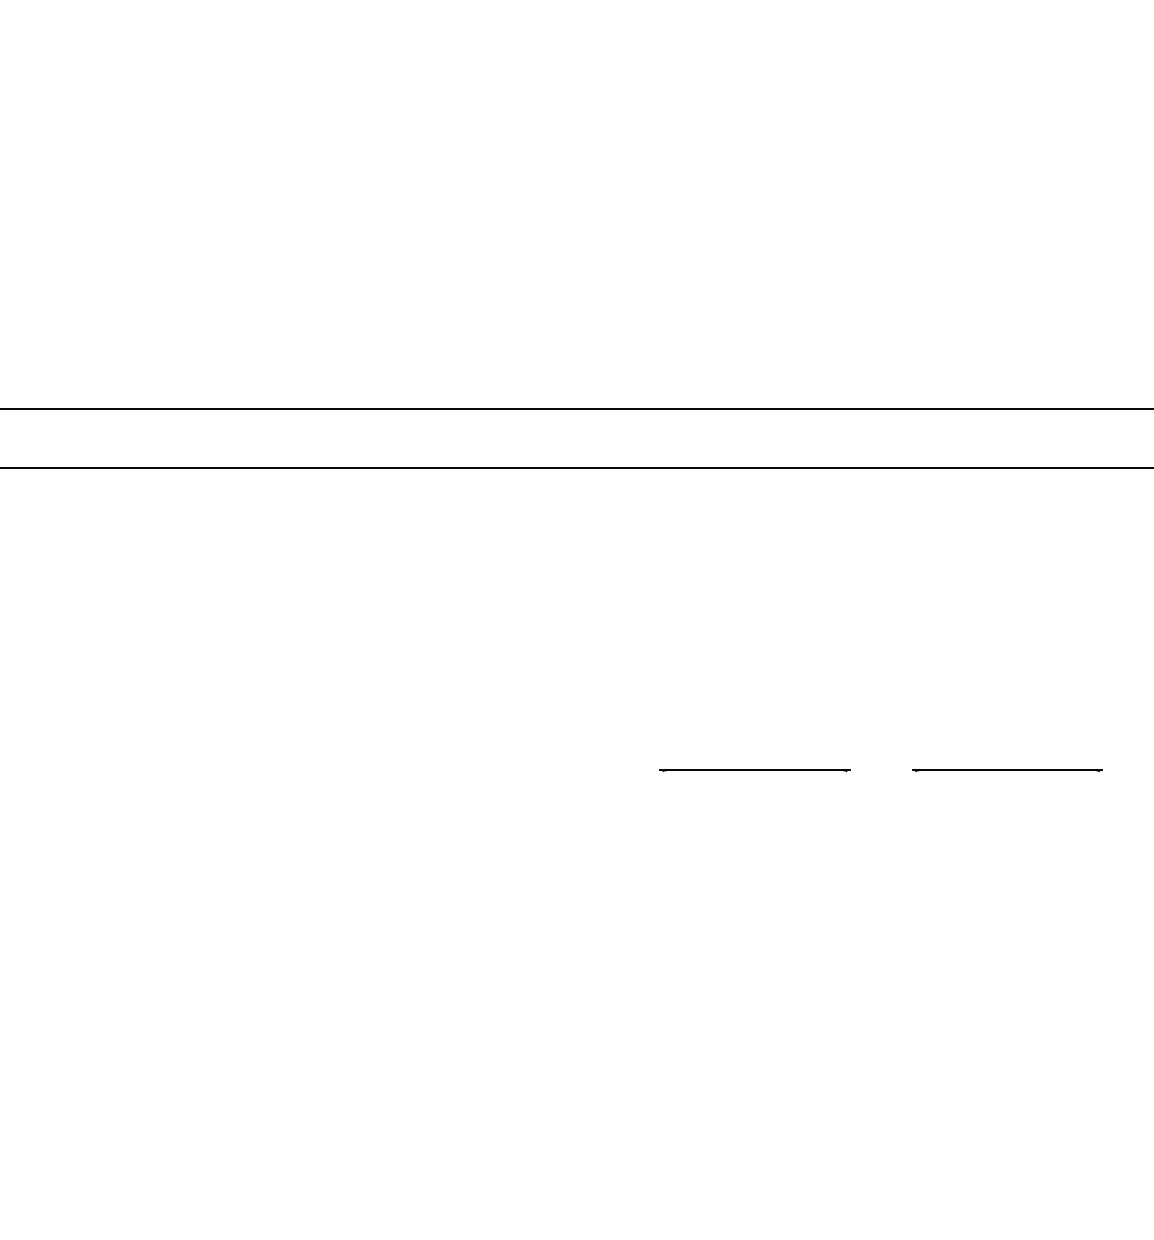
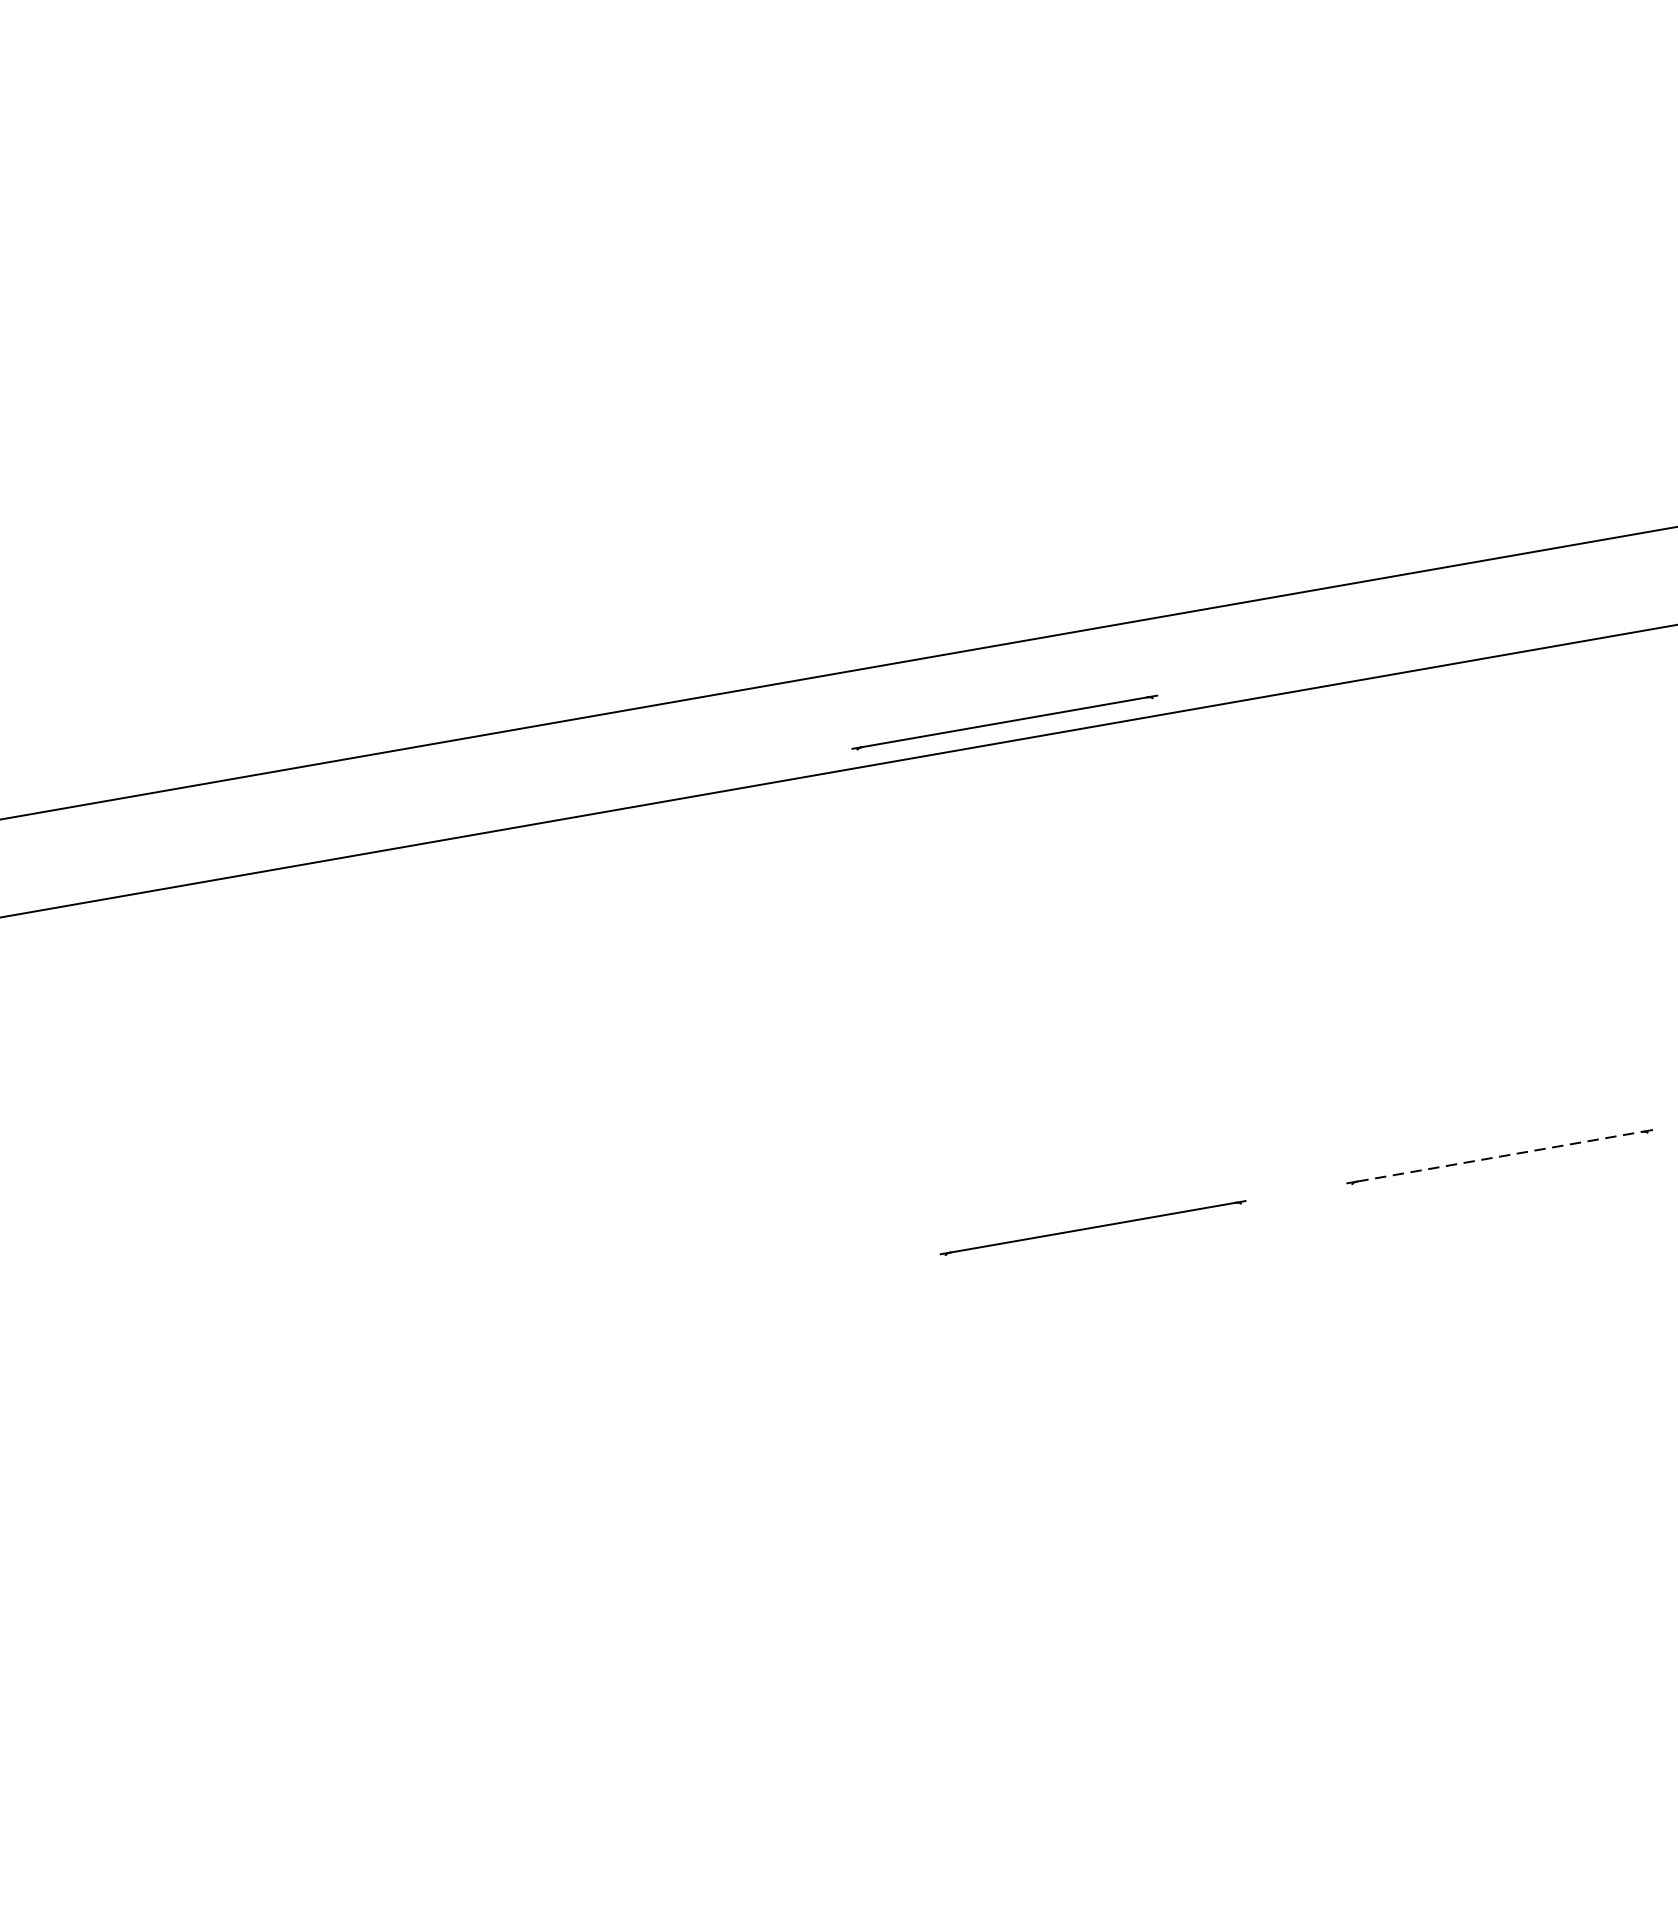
part: (754, 456) -> (1004, 722), added
line: (1008, 770) -> (1501, 1156), solid -> dashed

